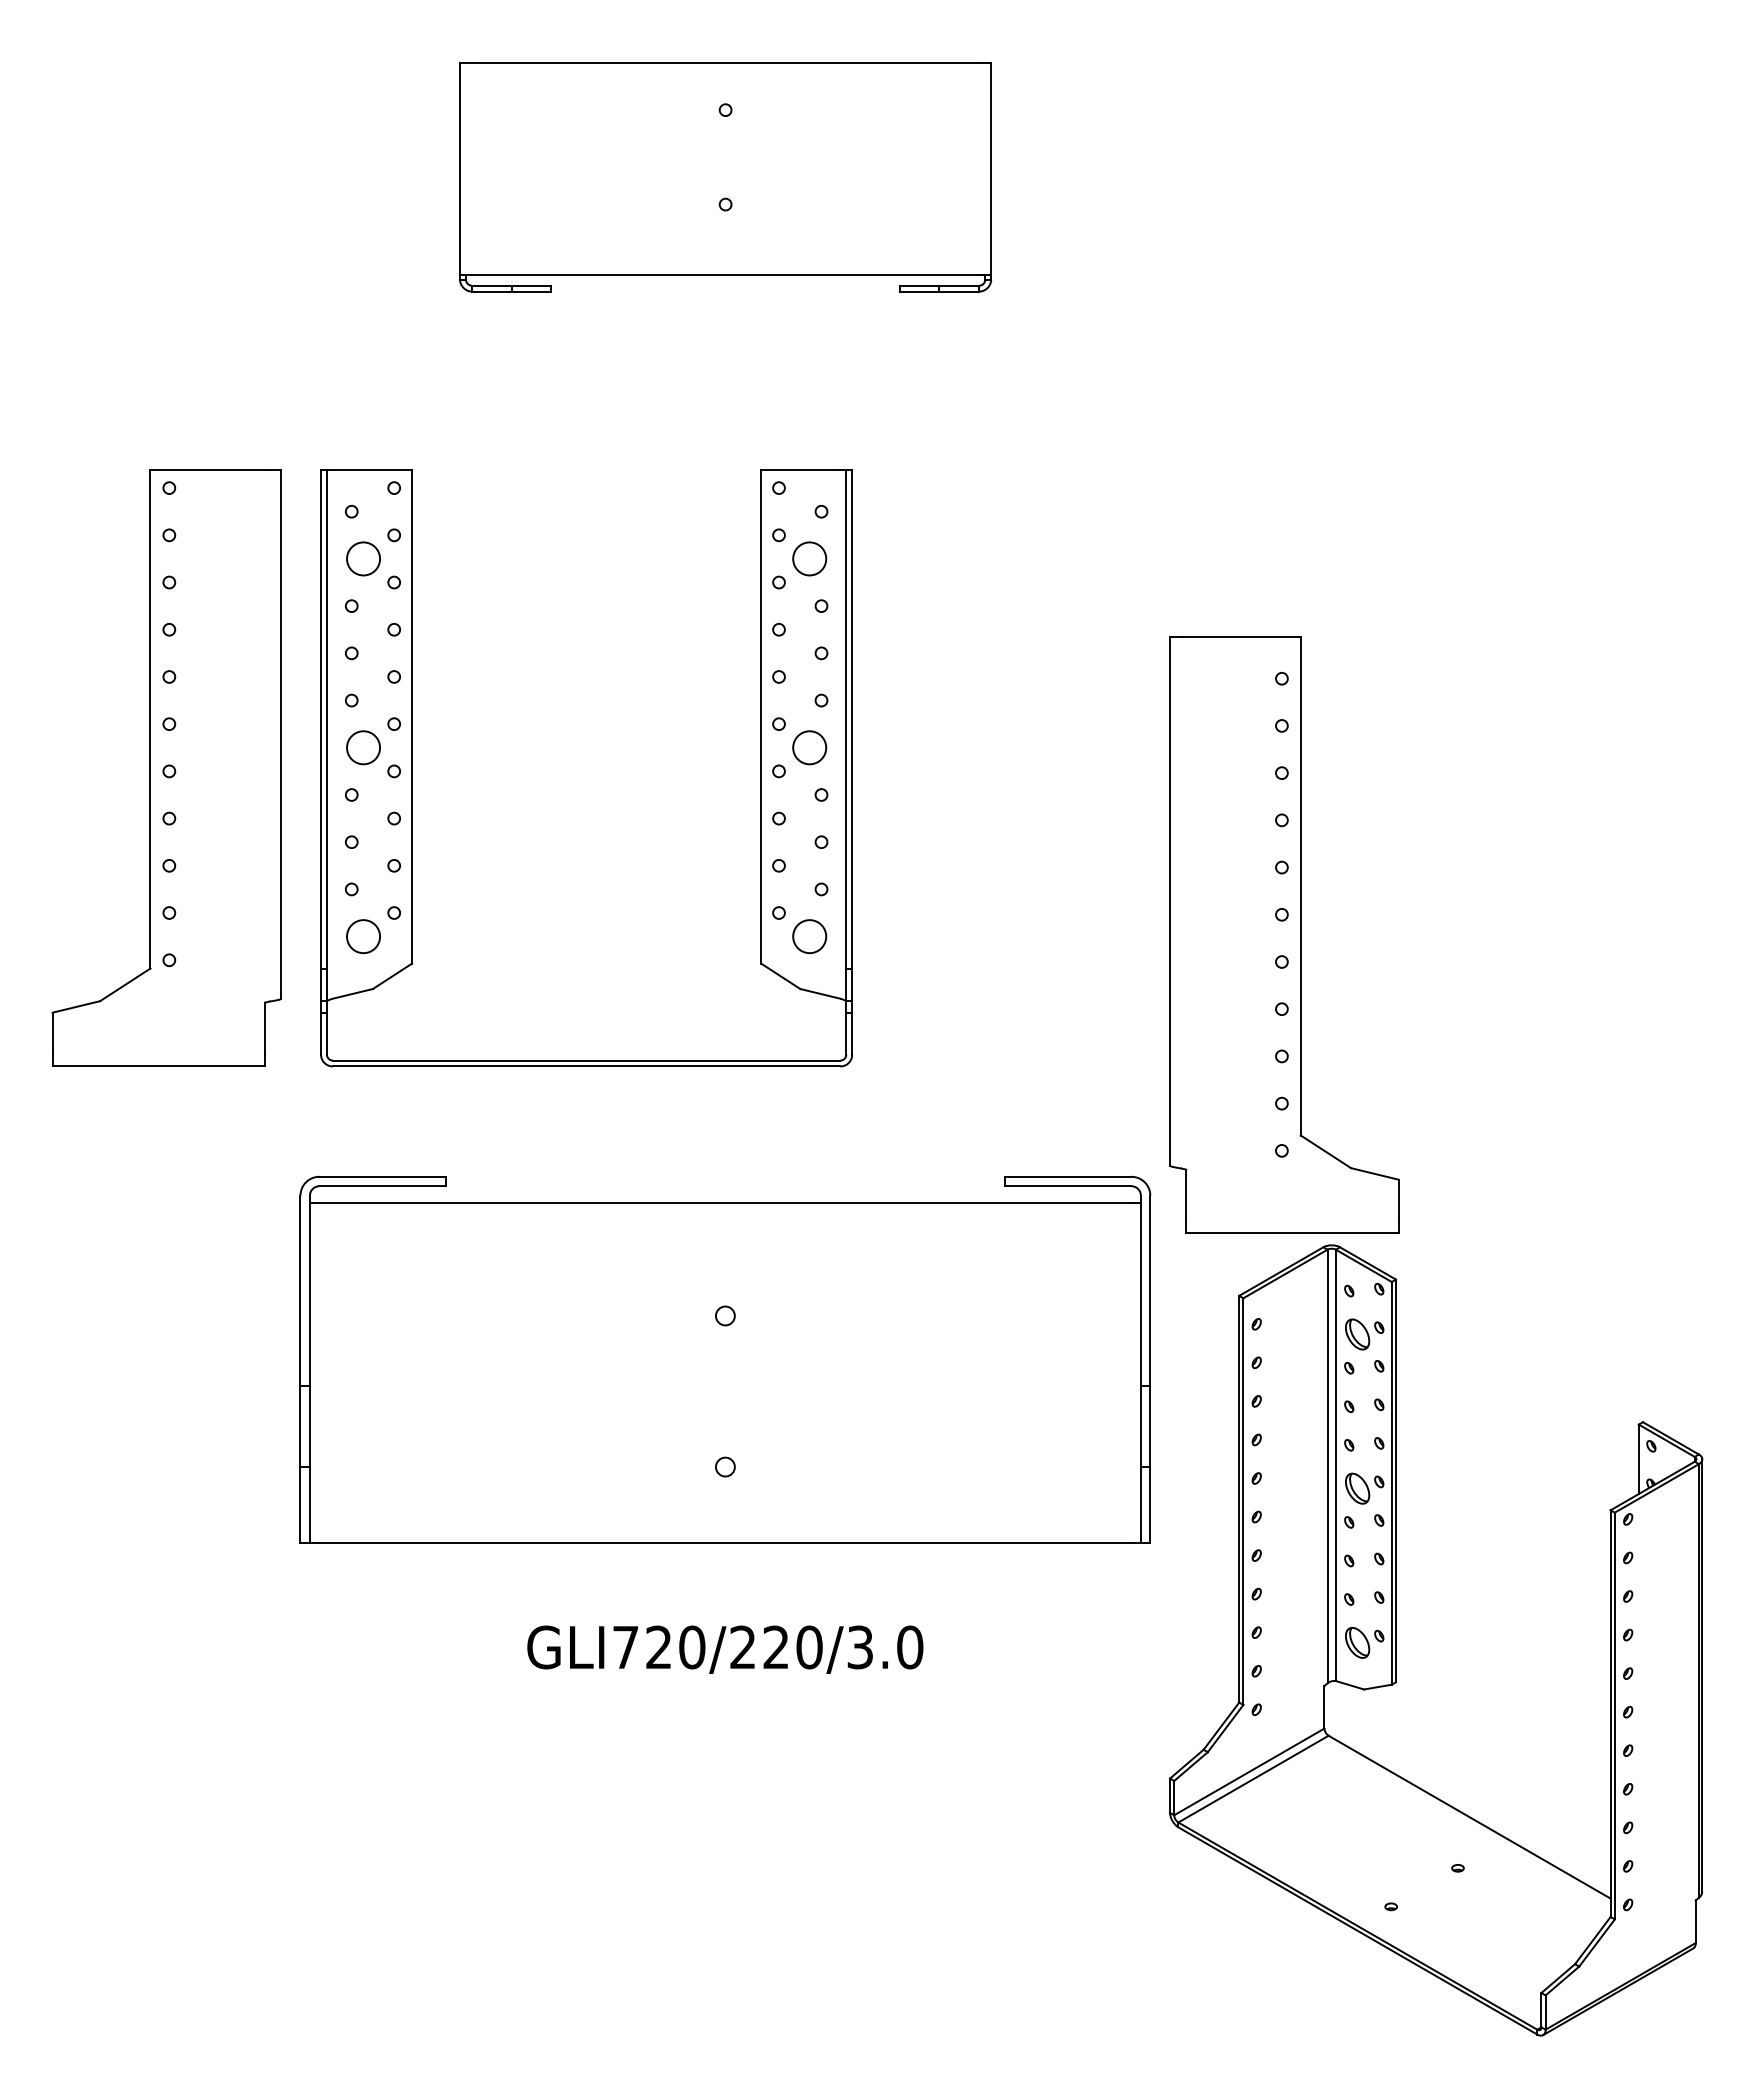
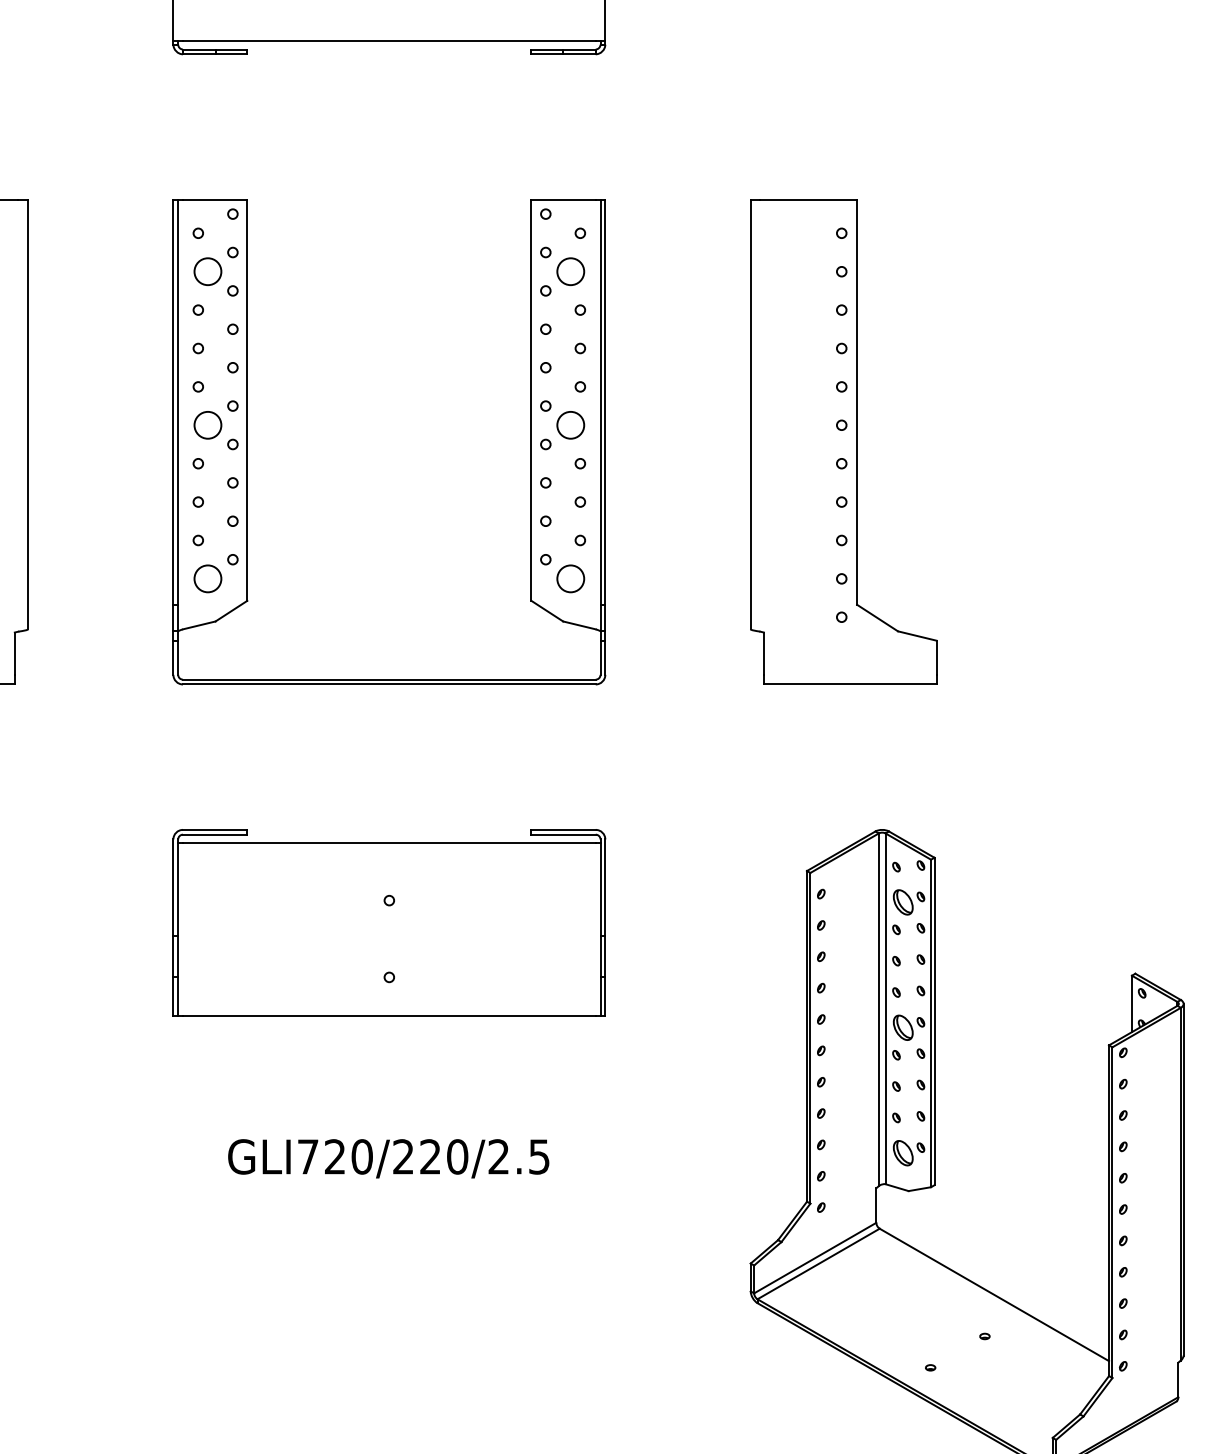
part: (412, 768) -> (247, 442), moved
part: (1284, 934) -> (843, 441), moved
part: (725, 1359) -> (389, 922), size x0.62
text: (885, 1647) -> (519, 1156), GLI720/220/3.0 -> GLI720/220/2.5

